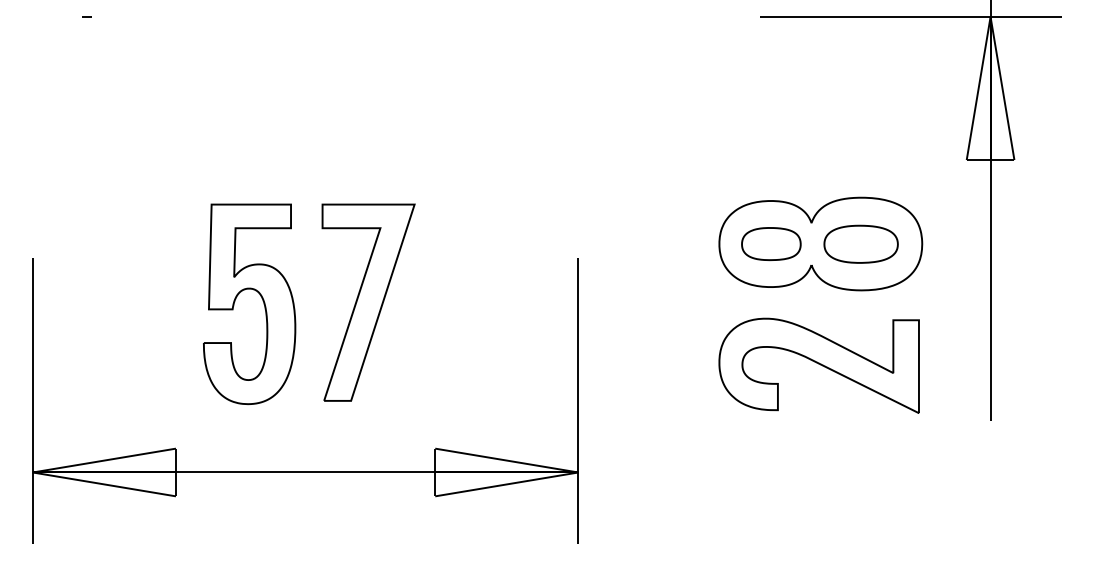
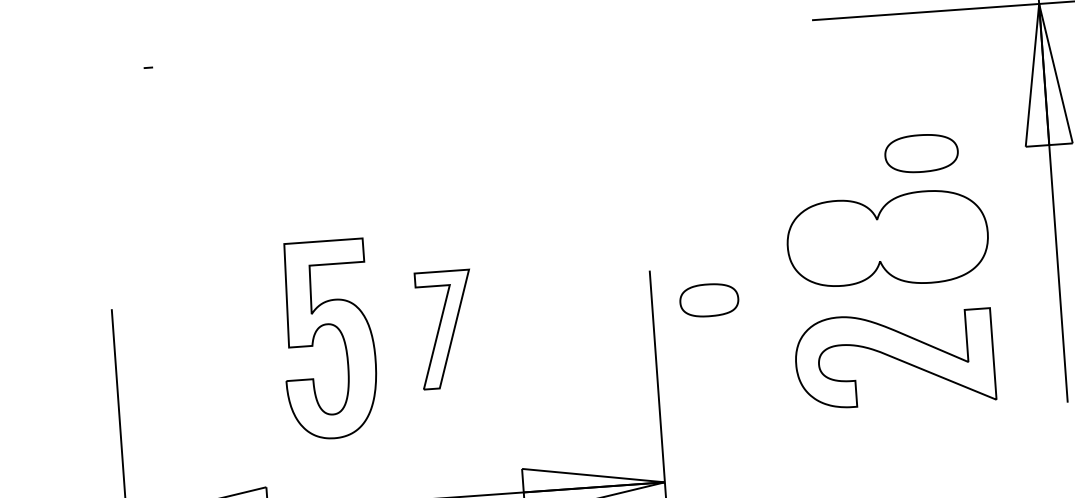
part: (771, 243) -> (709, 299), moved
part: (860, 243) -> (920, 152), moved
part: (368, 302) -> (445, 329), size x0.6

